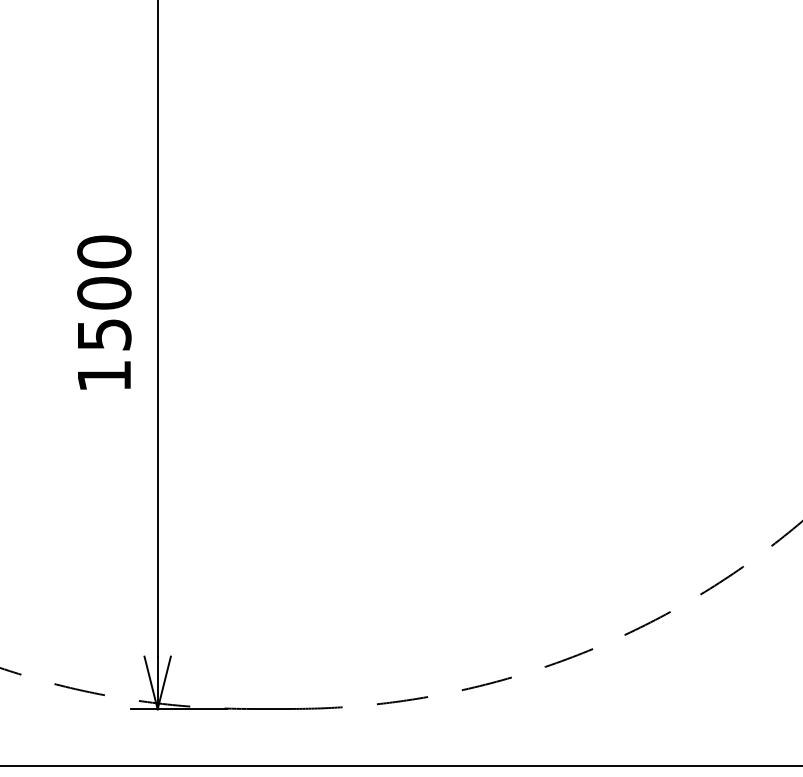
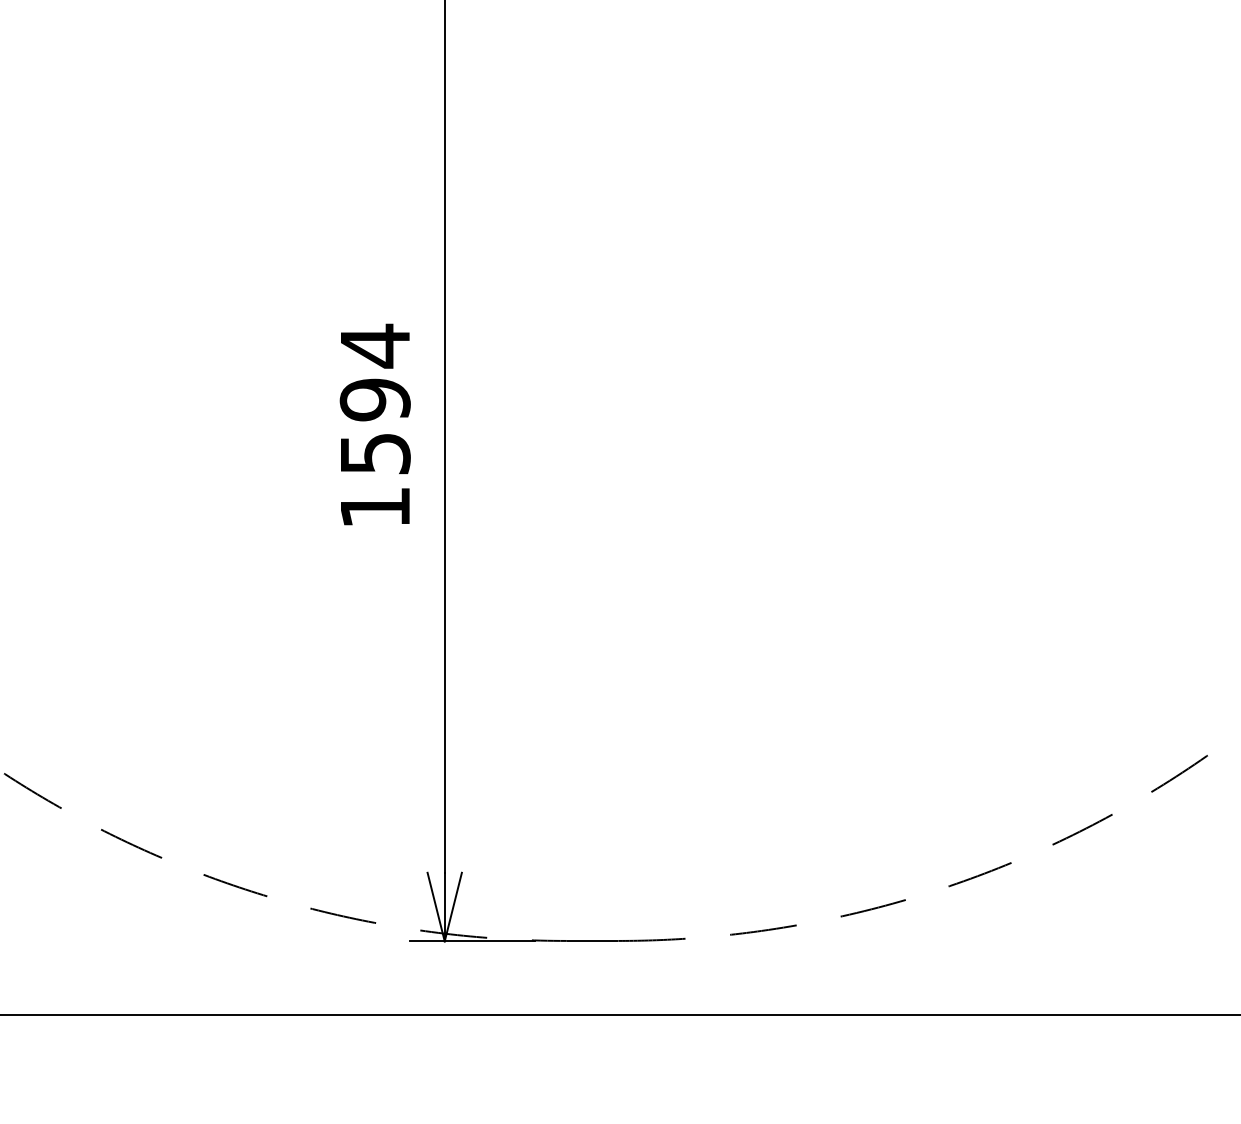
text: (103, 272) -> (374, 372), 1500 -> 1594

